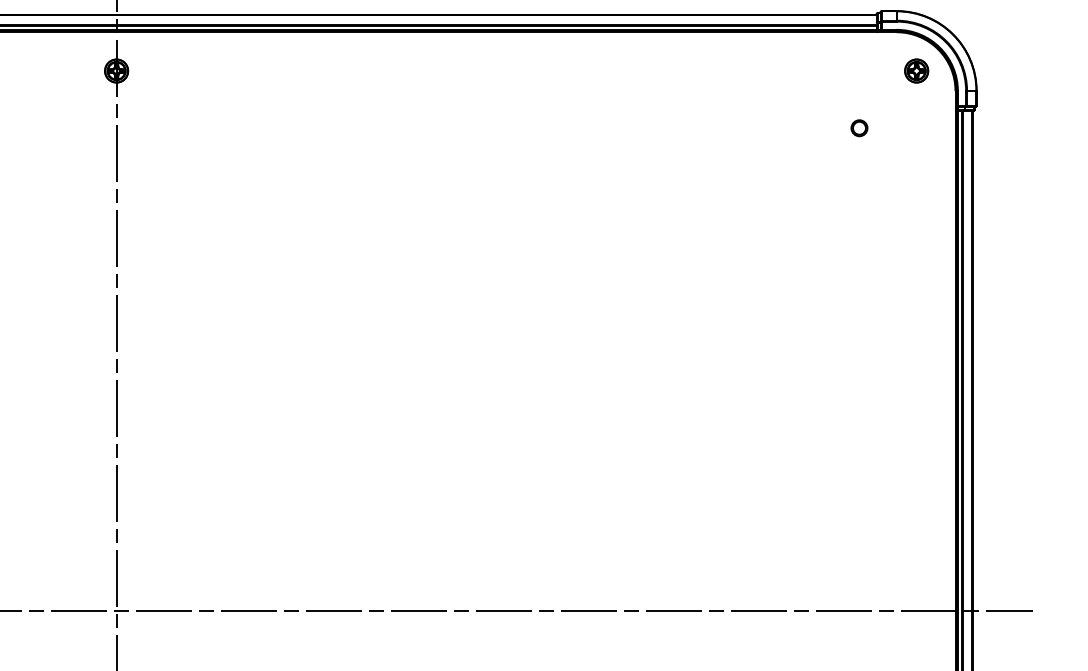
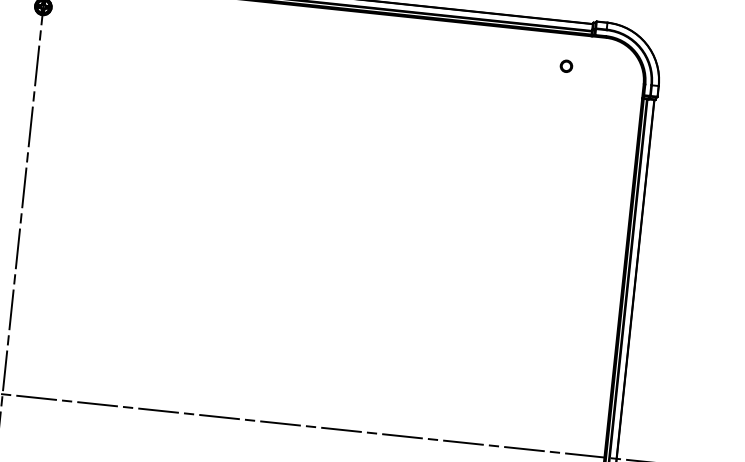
part: (916, 70) -> (617, 66), removed
circle: (859, 128) -> (566, 66), moved

